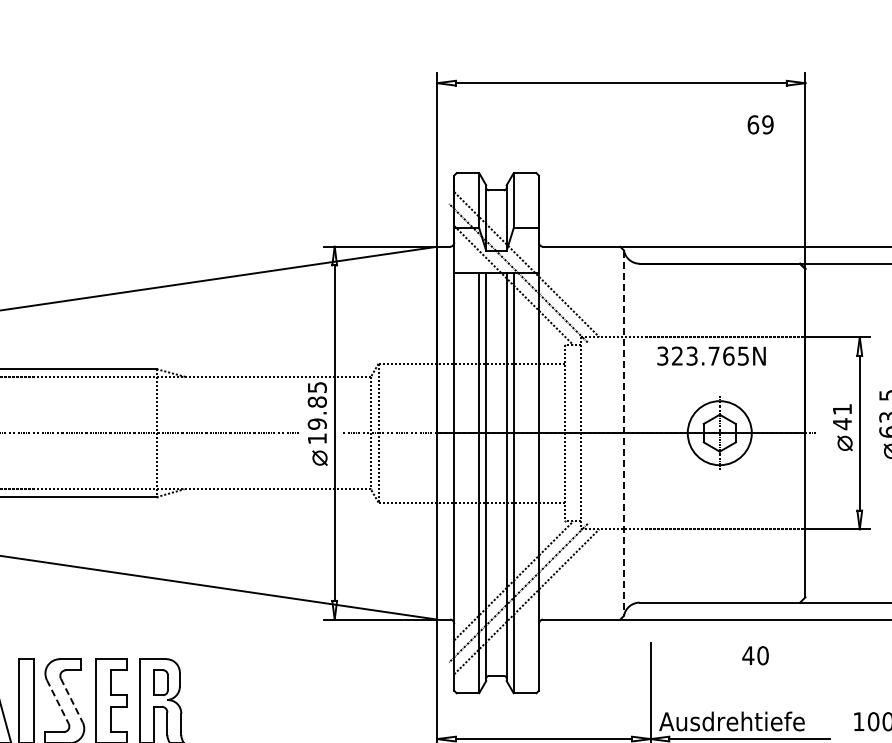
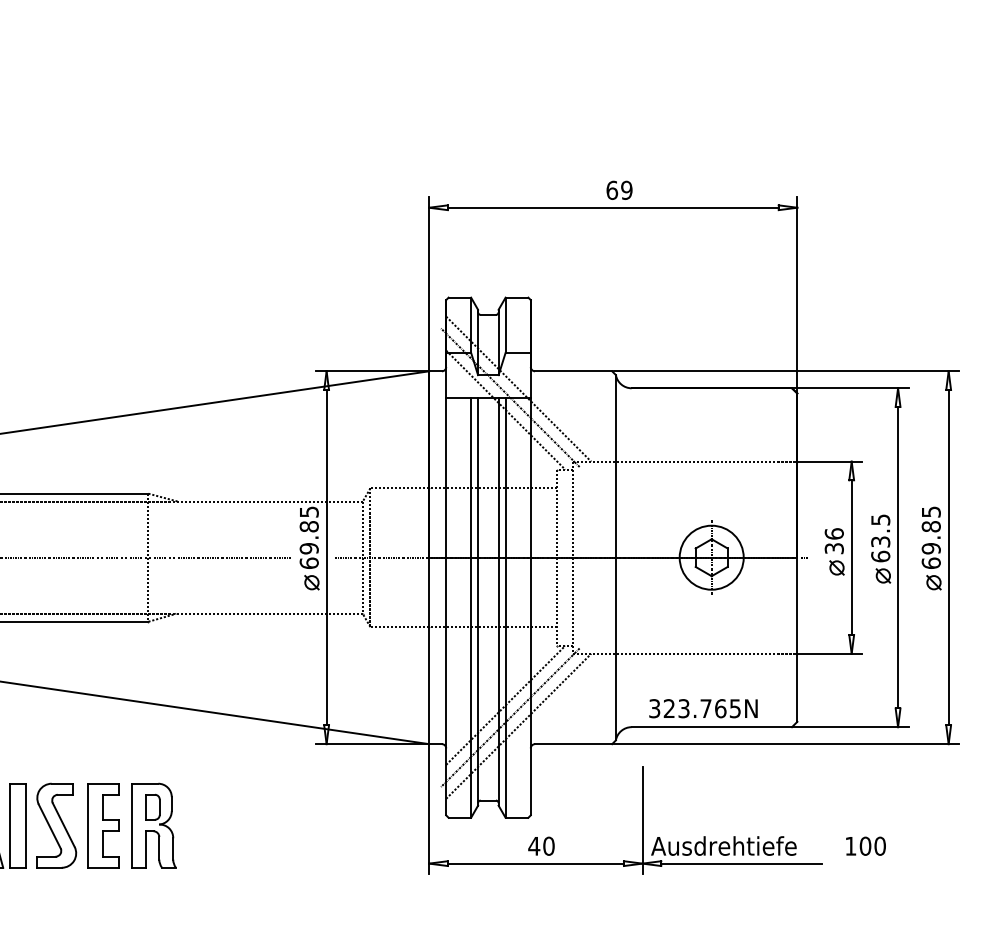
text: (760, 123) -> (619, 189), moved
text: (711, 355) -> (703, 708), moved
text: (841, 416) -> (833, 541), 41 -> 36
line: (623, 432) -> (615, 557), dashed -> solid
text: (316, 437) -> (308, 562), 19.85 -> 69.85
text: (755, 654) -> (541, 845), moved
line: (71, 700) -> (63, 825), dashed -> solid
line: (57, 701) -> (49, 826), dashed -> solid

